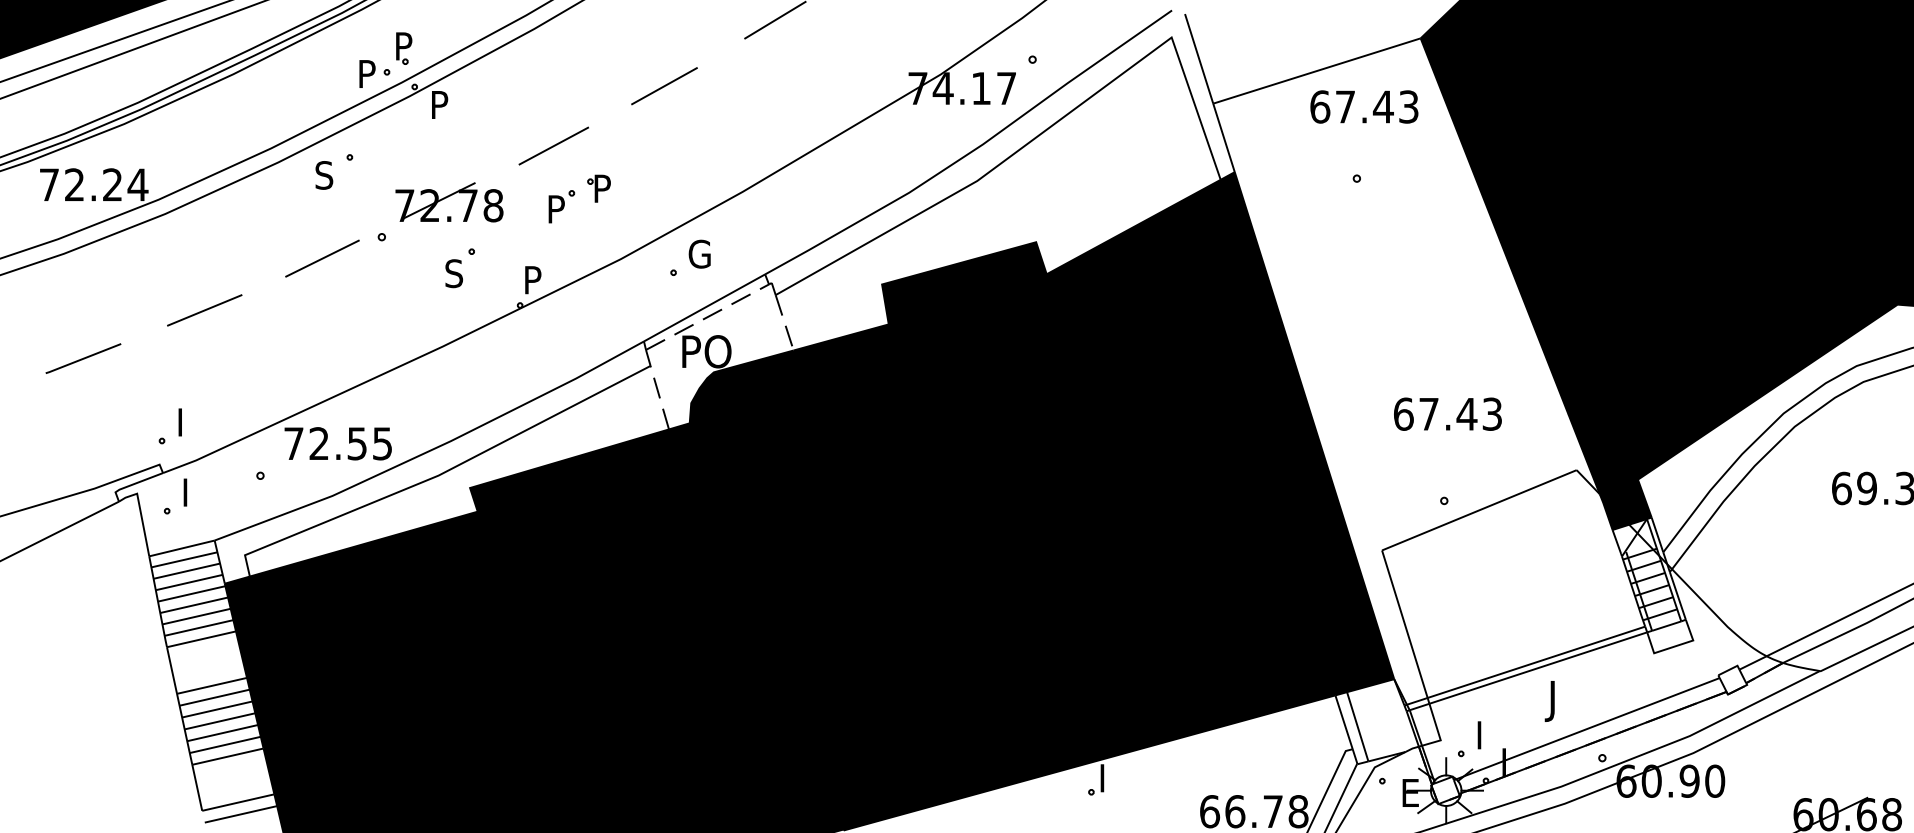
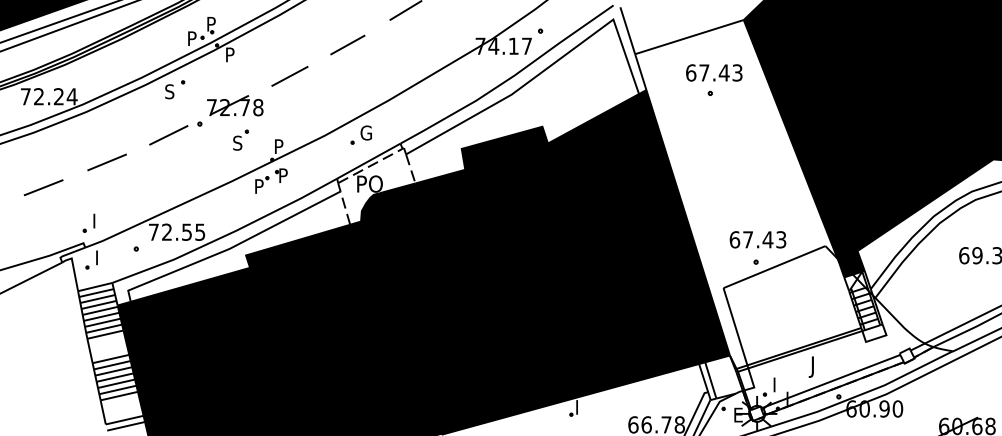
text: (1364, 106) -> (714, 72), moved
part: (579, 197) -> (271, 180), moved
text: (1446, 413) -> (757, 239), moved

